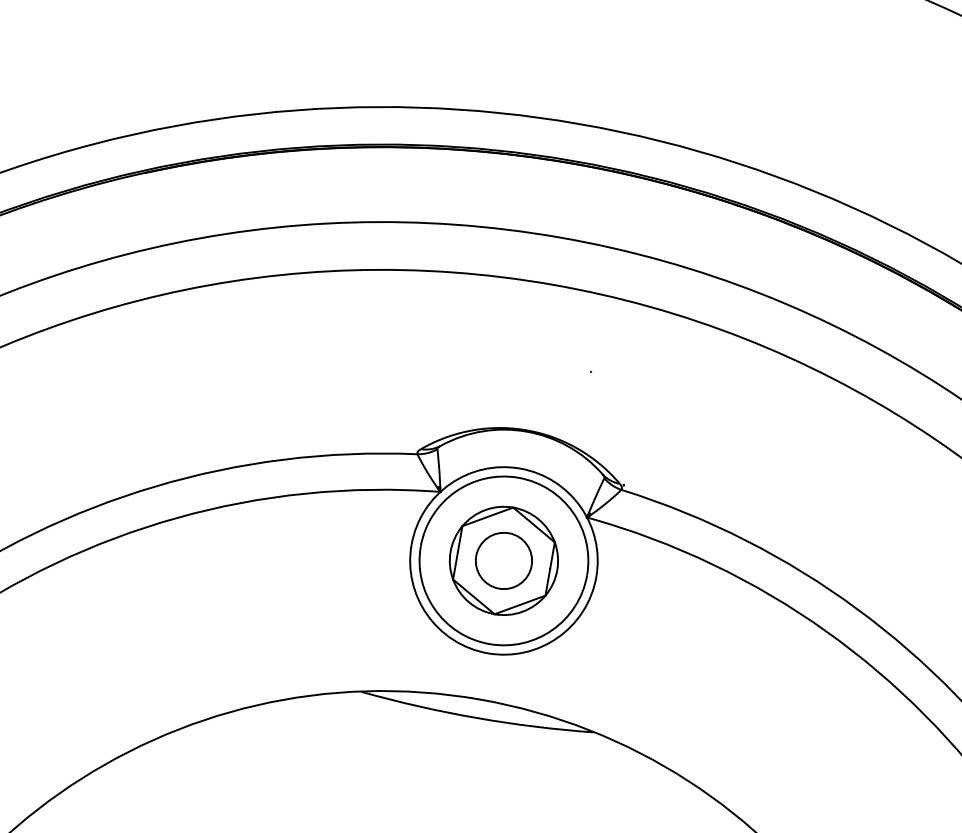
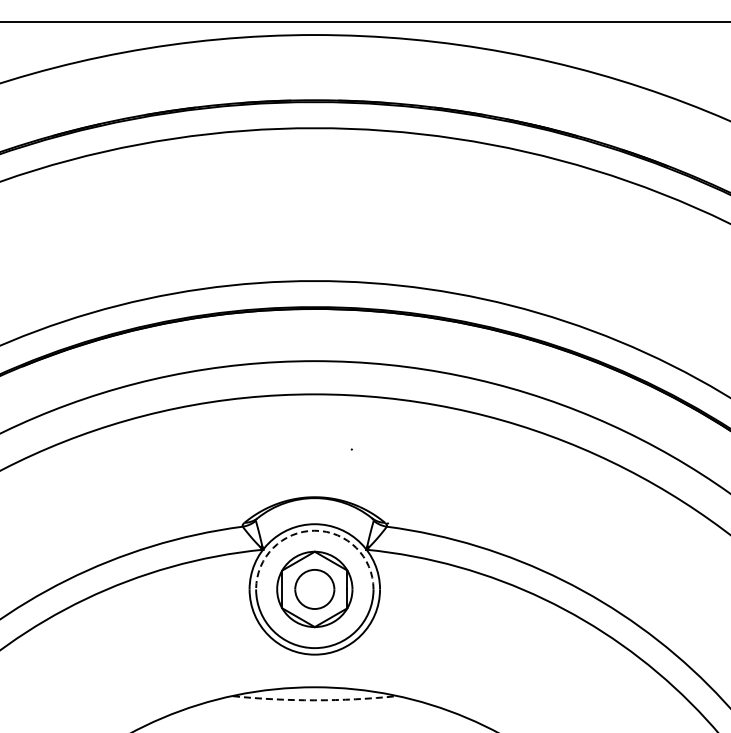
arc: (518, 477) -> (314, 530), solid -> dashed
arc: (476, 718) -> (314, 700), solid -> dashed

